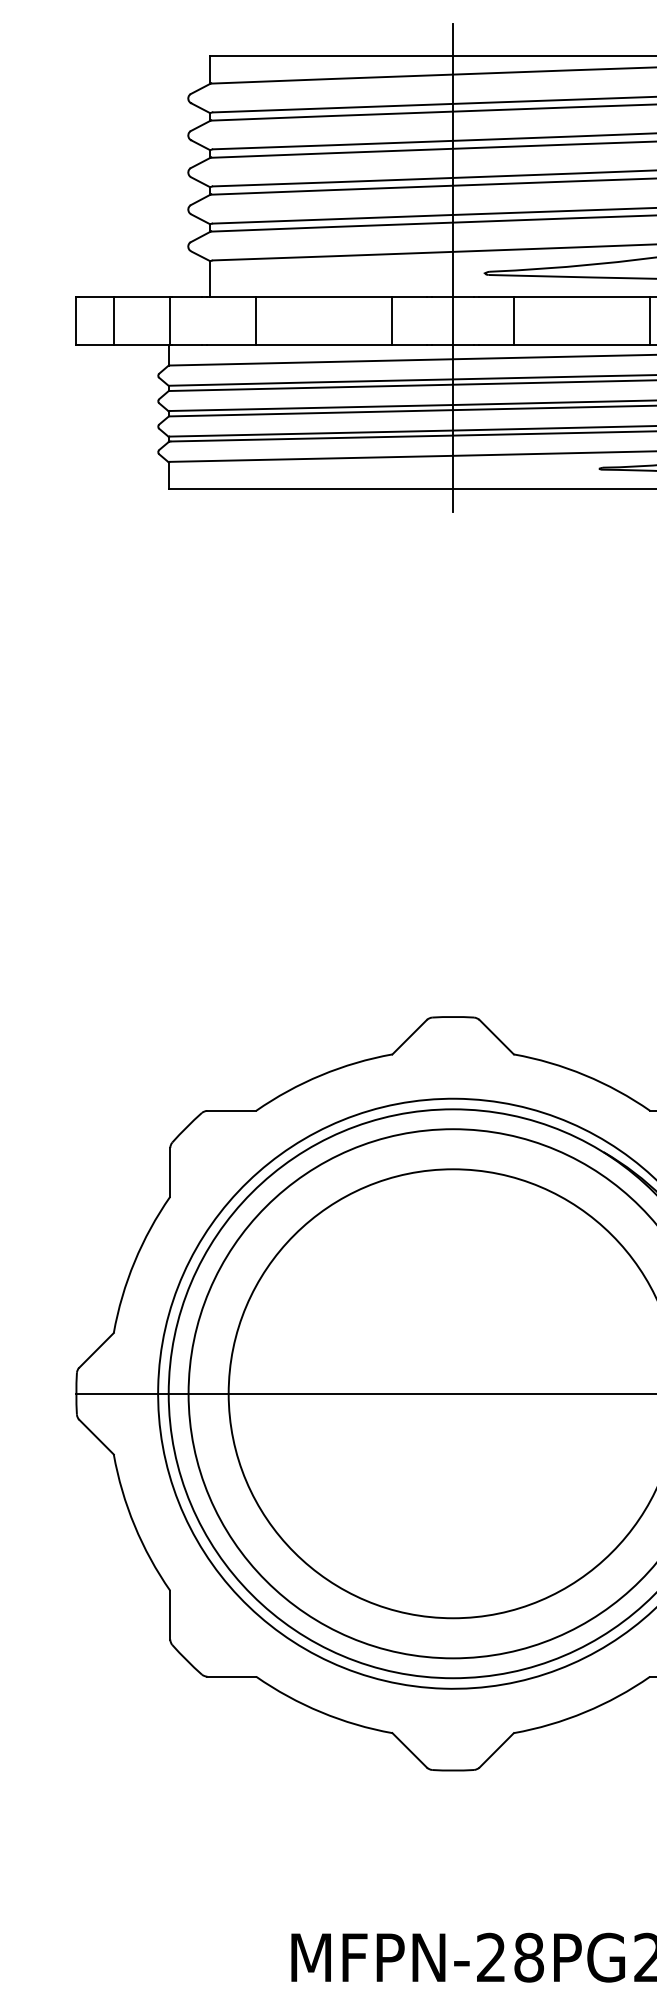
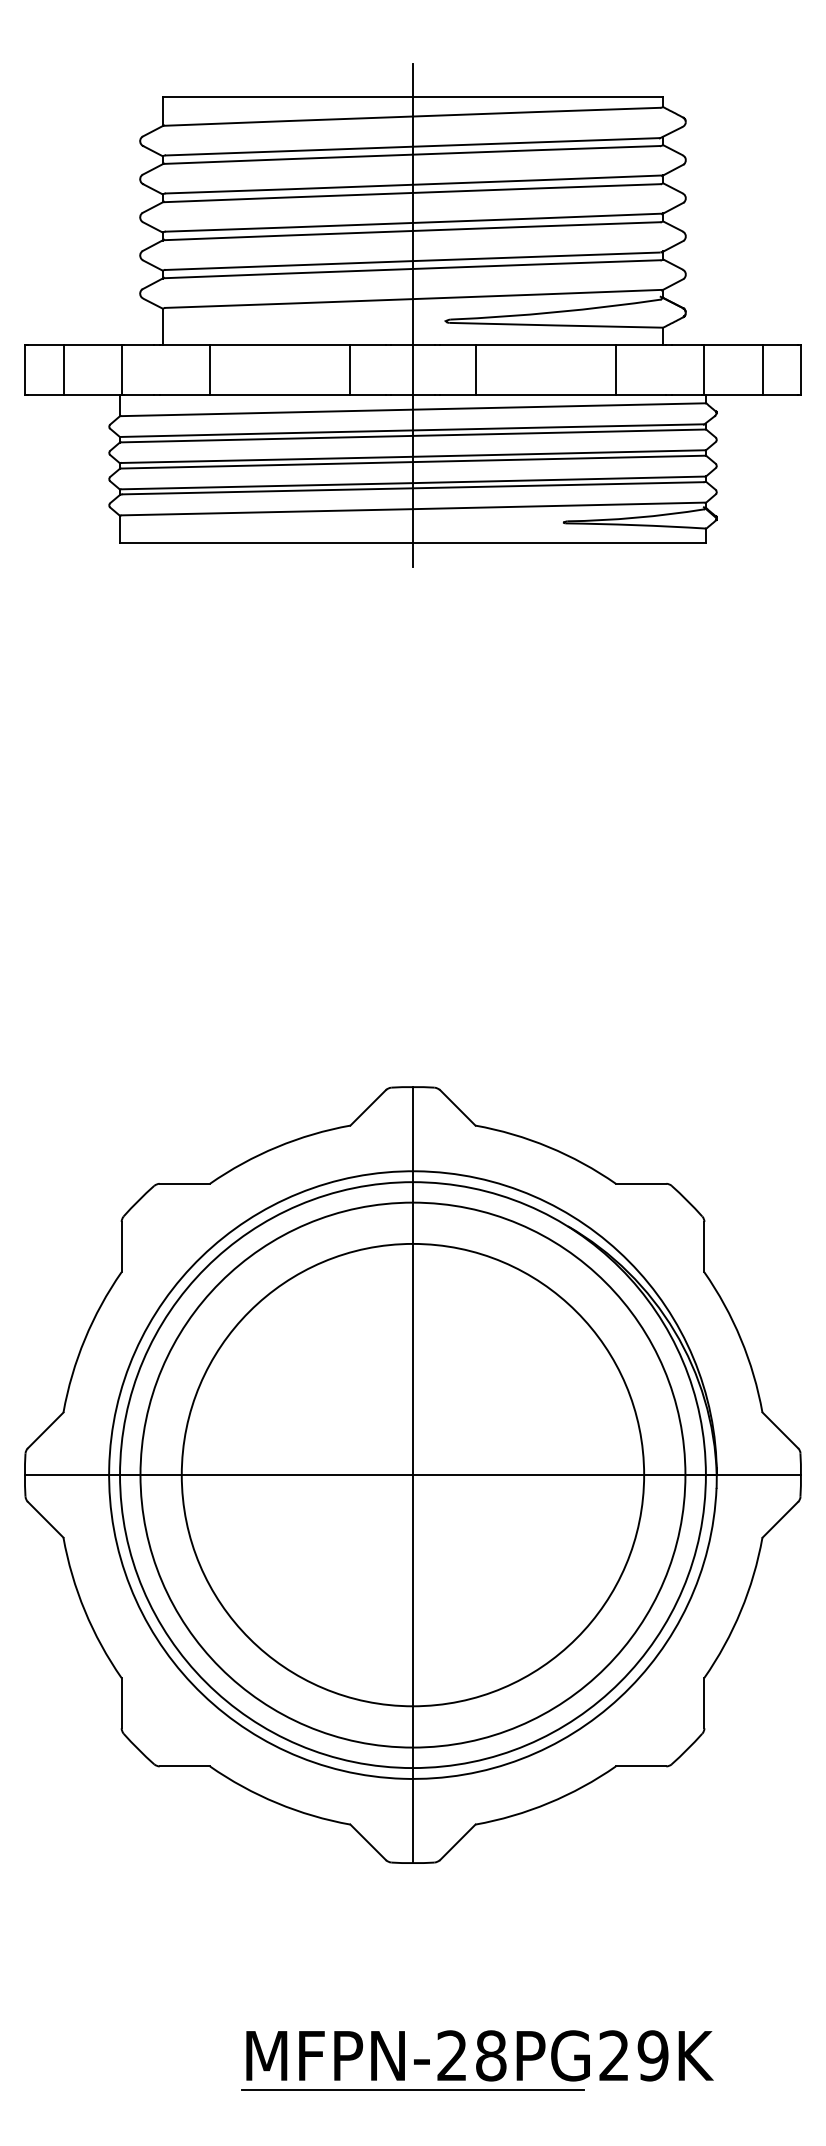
line: (452, 1394) -> (412, 1475), added
line: (452, 1990) -> (412, 2089), added

